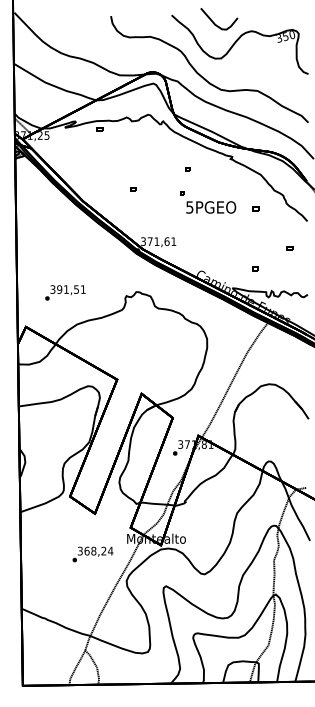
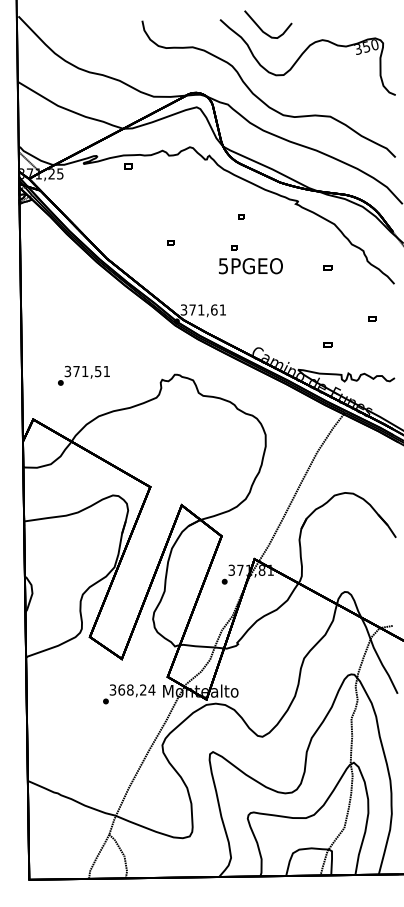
curve: (214, 22) -> (262, 29), moved
text: (210, 207) -> (250, 266), moved
text: (59, 289) -> (76, 371), 391,51 -> 371,51
text: (93, 554) -> (129, 694), moved

